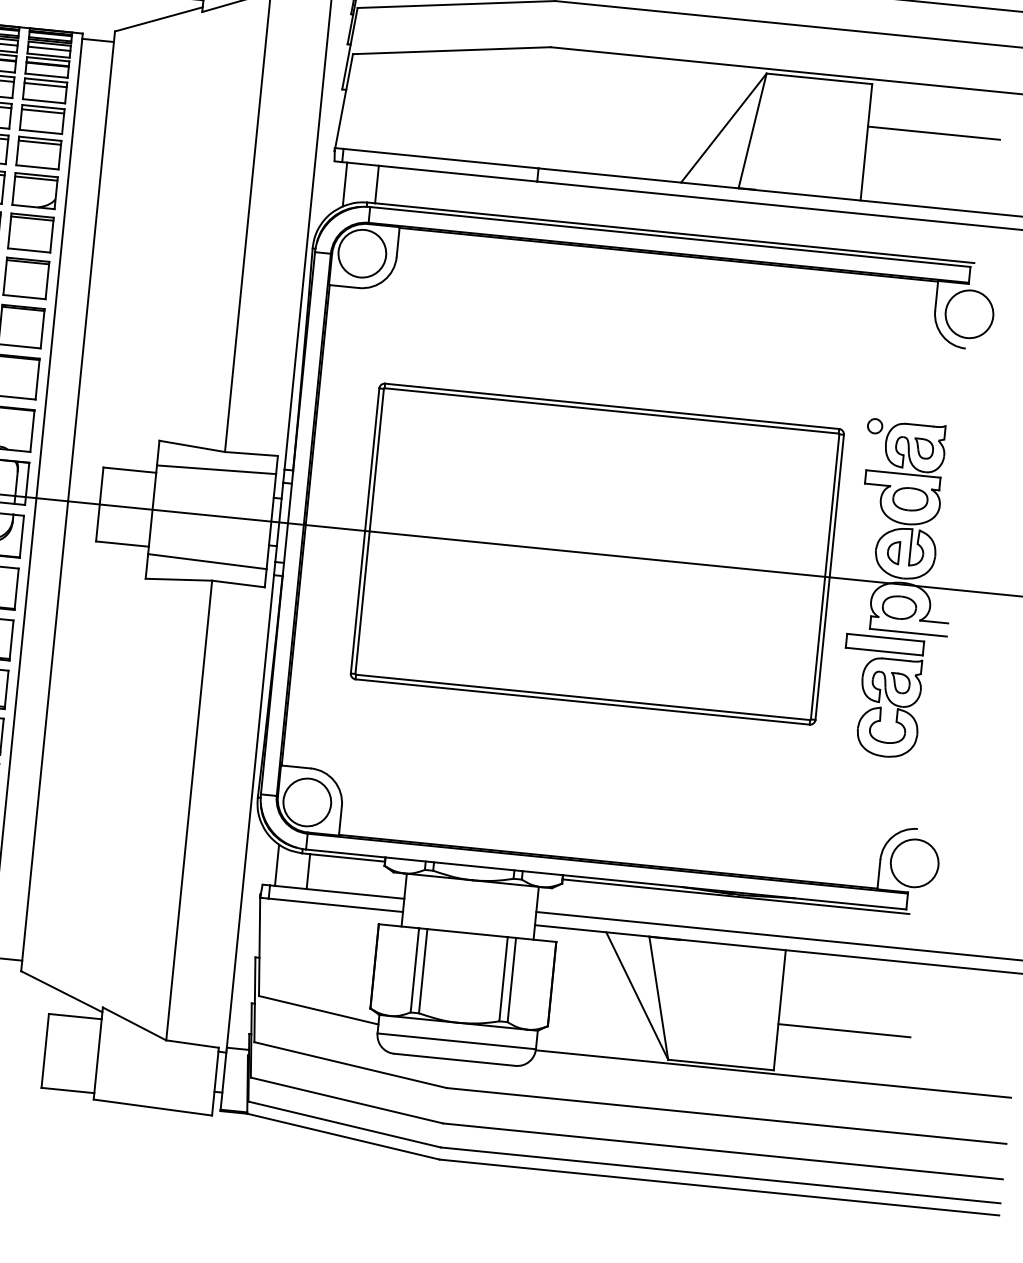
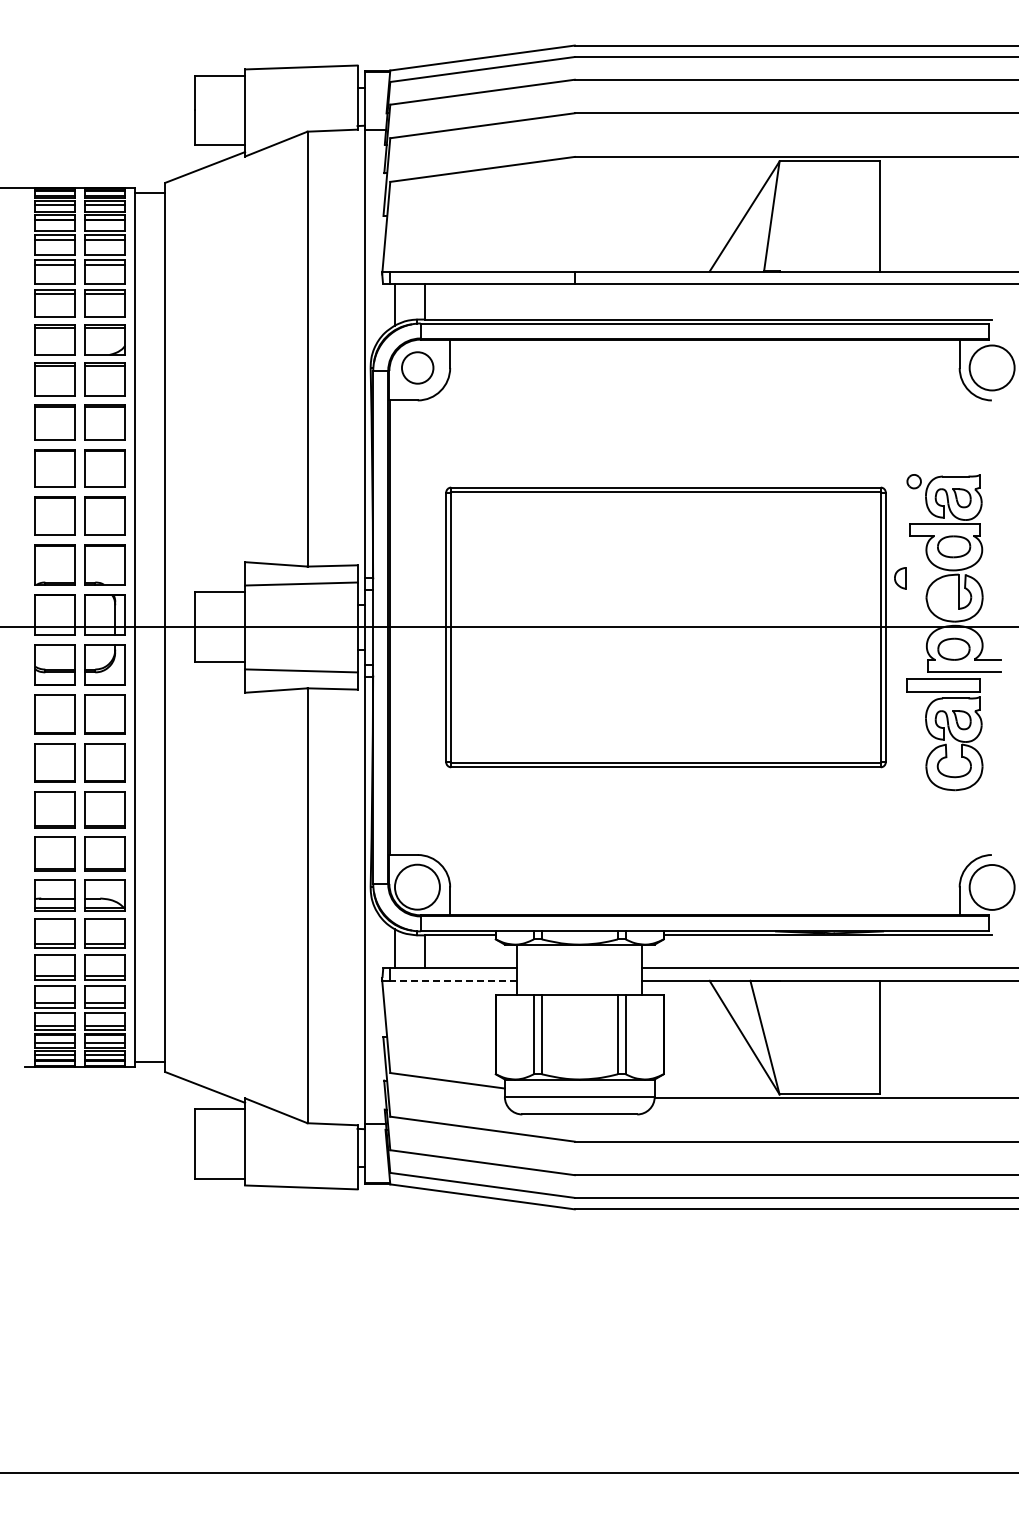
line: (933, 133) -> (941, 201), removed
circle: (362, 253) -> (417, 367), size x0.7
part: (893, 552) -> (900, 578), moved
line: (335, 904) -> (453, 980), solid -> dashed
line: (843, 1030) -> (941, 1050), removed

